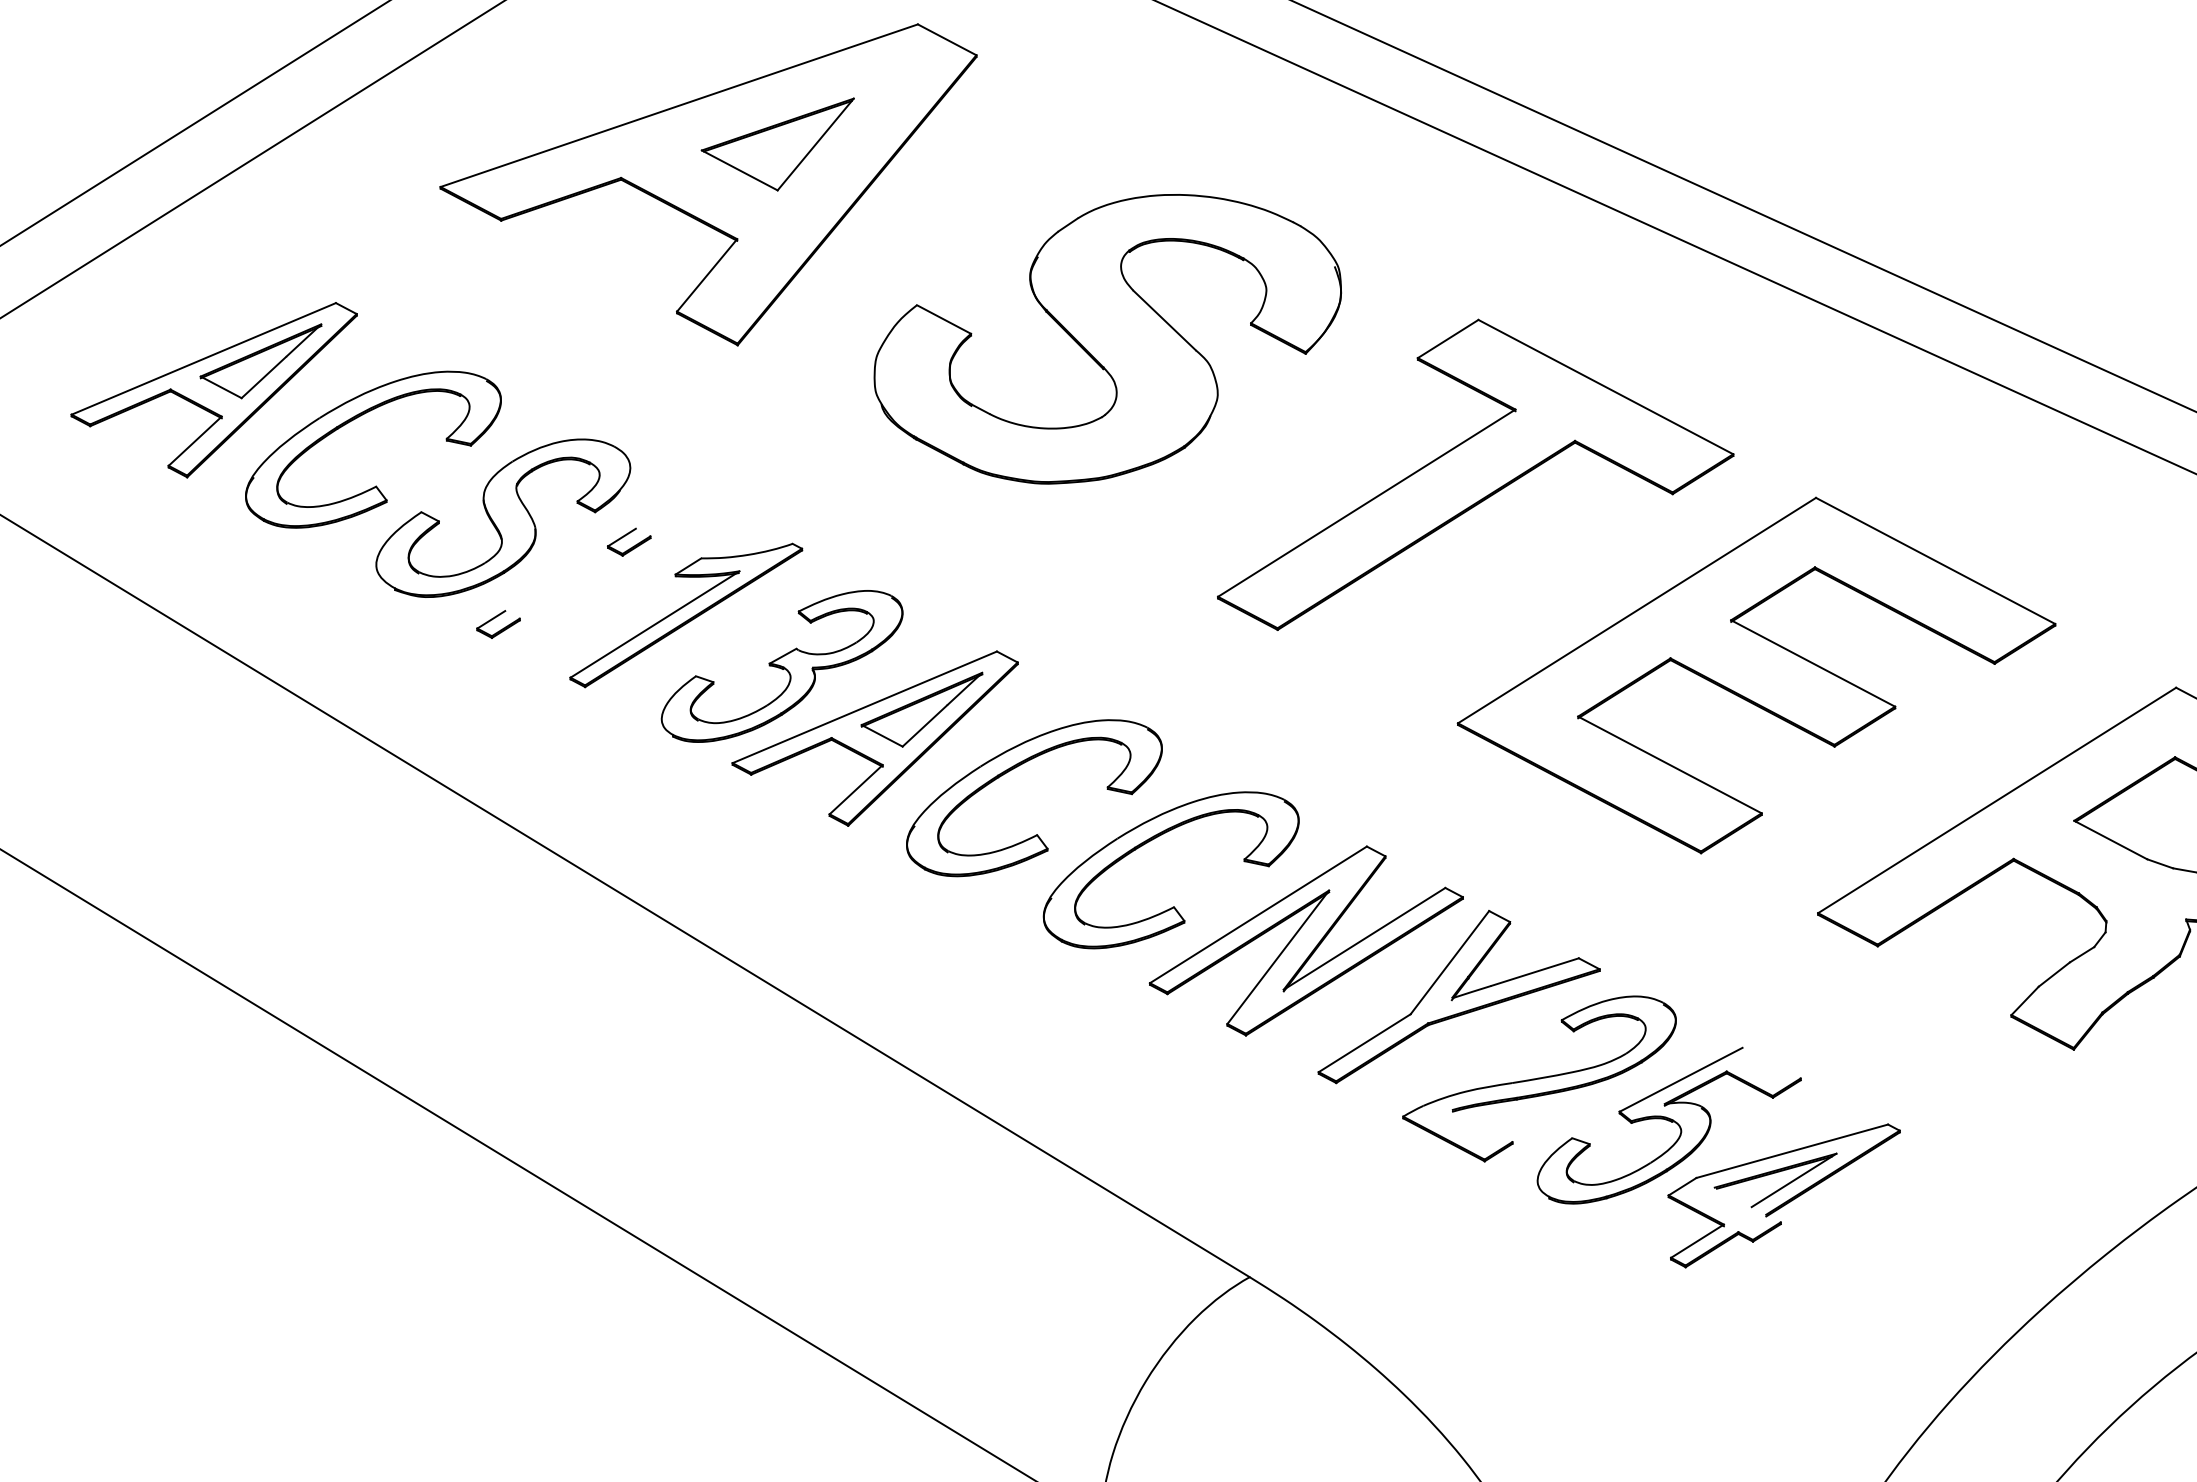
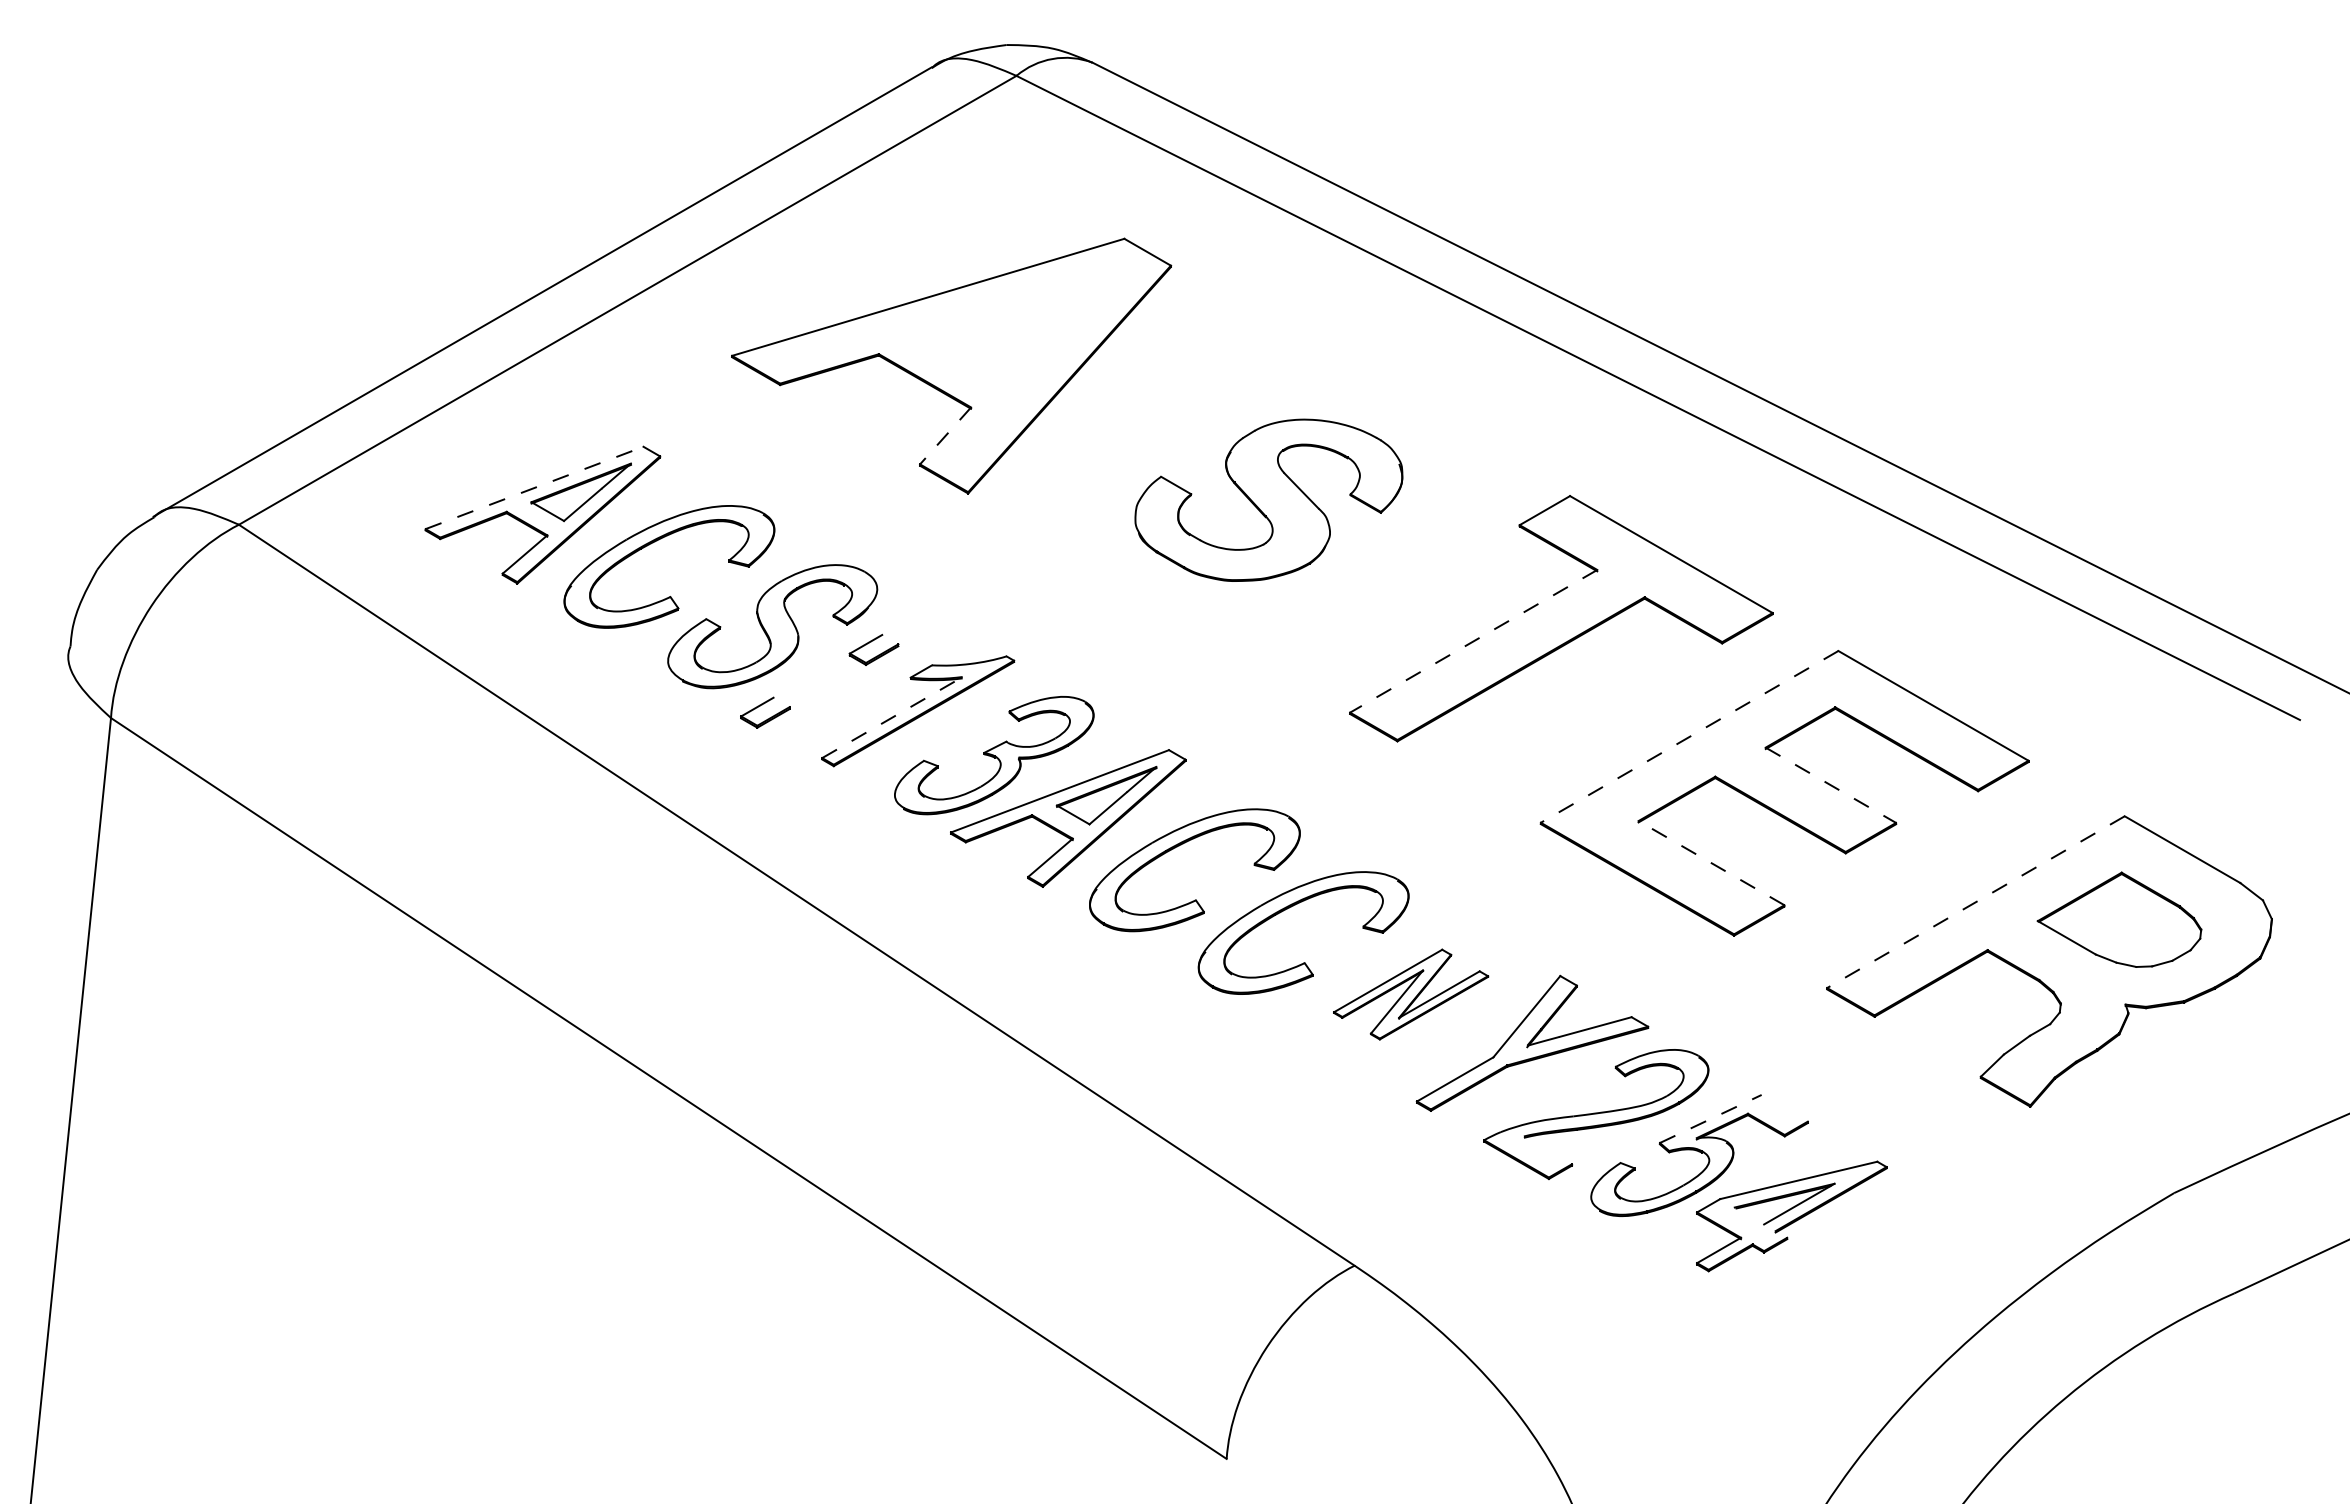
part: (778, 146) -> (1007, 333), removed
line: (707, 276) -> (945, 436), solid -> dashed
part: (1107, 339) -> (1268, 500), size x0.7
line: (204, 358) -> (535, 487), solid -> dashed
line: (1366, 503) -> (1473, 641), solid -> dashed
part: (628, 541) -> (873, 649), size x1.4
line: (1636, 610) -> (1689, 736), solid -> dashed
part: (498, 624) -> (765, 712), size x1.4
line: (655, 624) -> (892, 717), solid -> dashed
line: (1813, 663) -> (1831, 785), solid -> dashed
line: (1669, 764) -> (1711, 862), solid -> dashed
line: (1996, 800) -> (1975, 902), solid -> dashed
part: (1305, 940) -> (1410, 994), size x0.6
line: (1681, 1079) -> (1711, 1118), solid -> dashed

